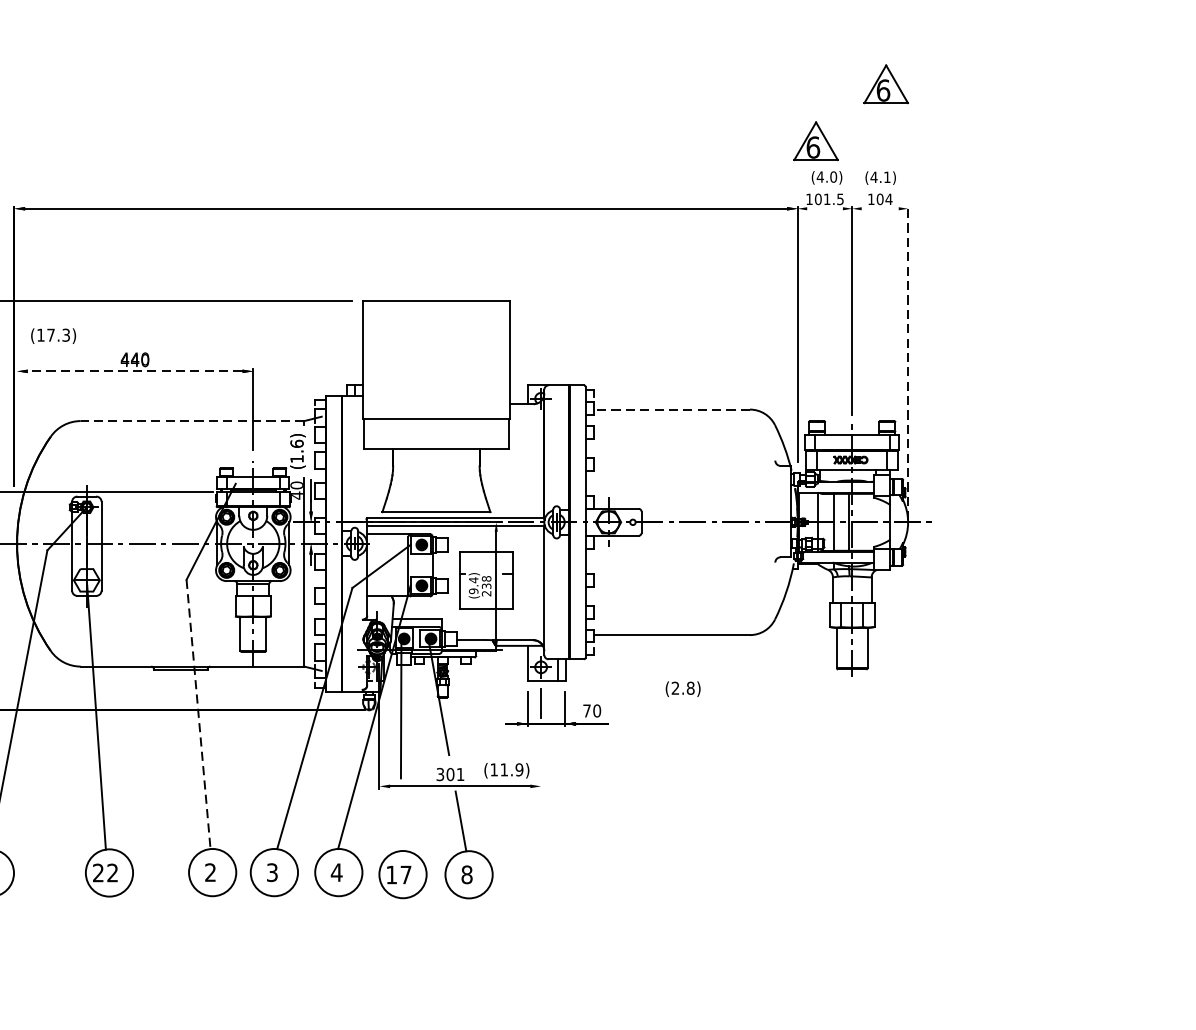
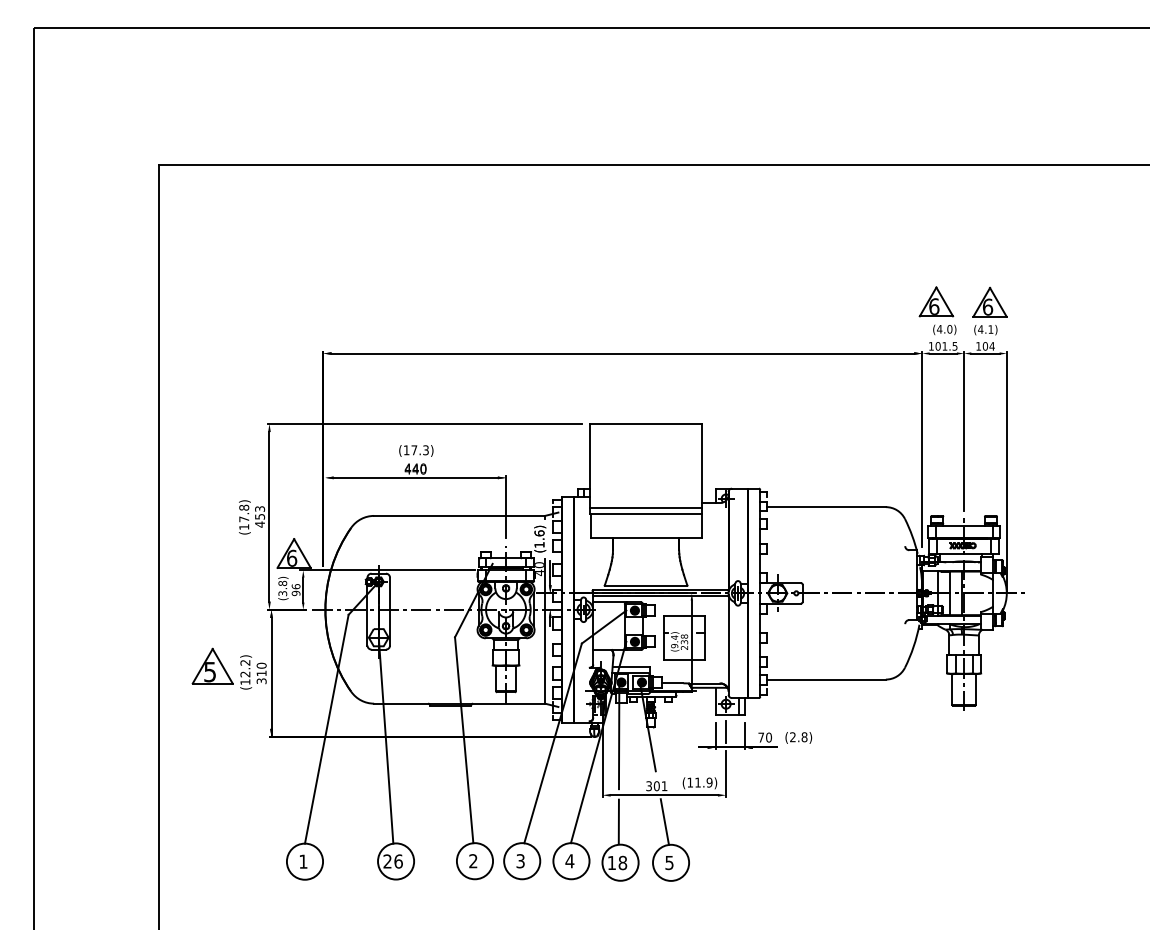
part: (885, 83) -> (989, 301), moved
line: (824, 208) -> (942, 353), added
line: (880, 208) -> (985, 353), added
text: (53, 335) -> (416, 450), moved
line: (907, 362) -> (1006, 471), dashed -> solid
line: (134, 370) -> (415, 477), dashed -> solid
line: (672, 410) -> (826, 507), dashed -> solid
line: (435, 411) -> (645, 508), added
line: (192, 420) -> (459, 515), dashed -> solid
text: (682, 688) -> (798, 737), moved
line: (198, 714) -> (464, 740), dashed -> solid
line: (541, 757) -> (726, 773), added
line: (400, 820) -> (618, 821), added
text: (112, 872) -> (398, 861), 22 -> 26
text: (405, 874) -> (622, 862), 17 -> 18
text: (467, 874) -> (669, 862), 8 -> 5

